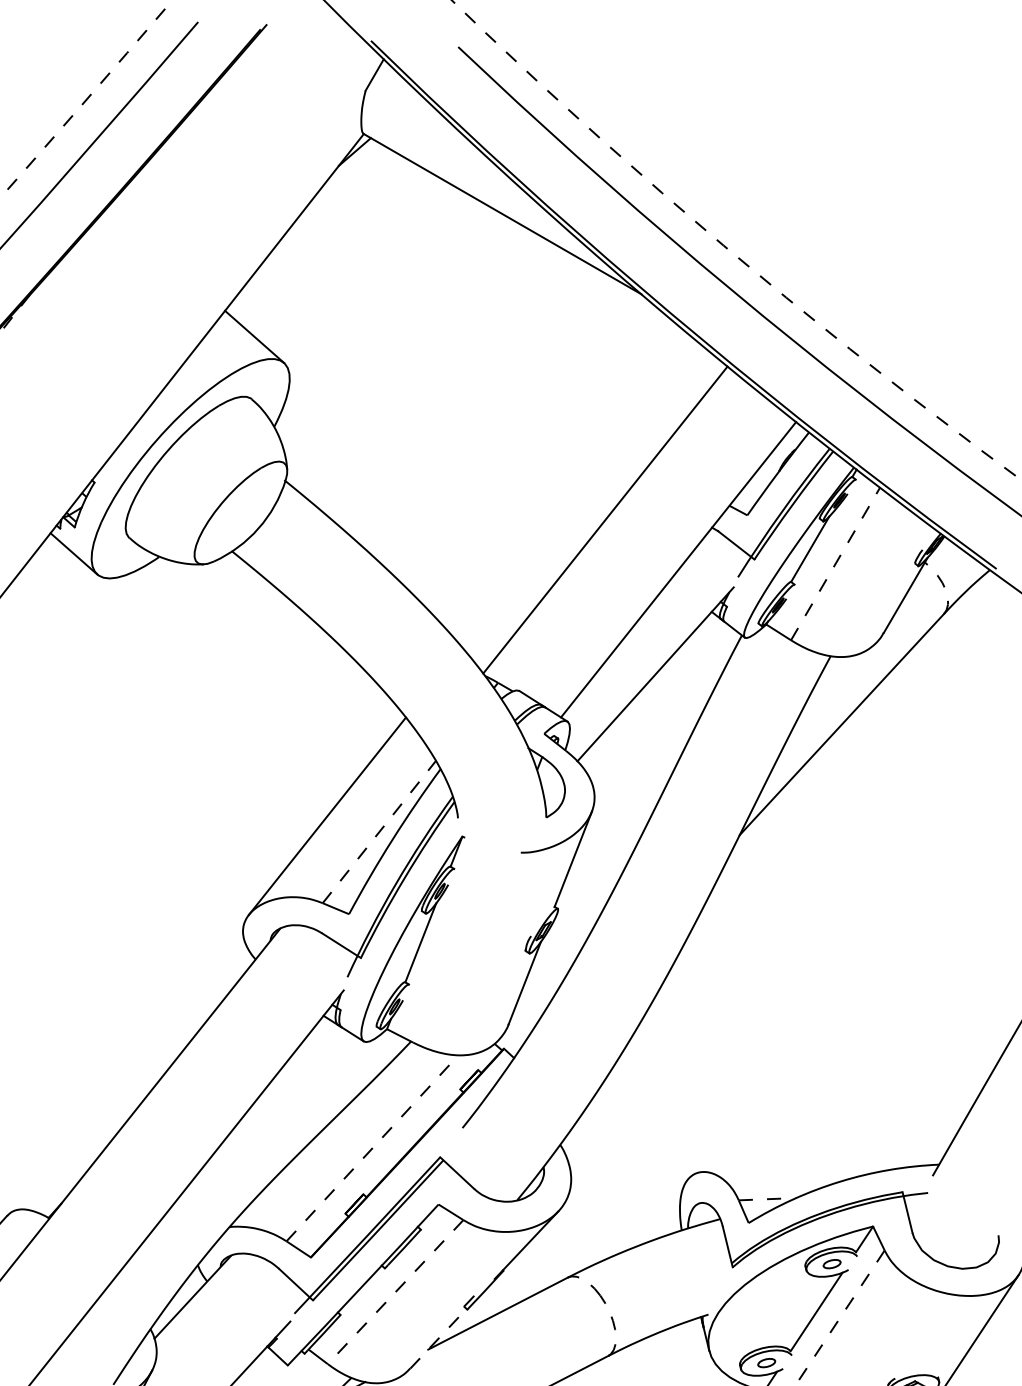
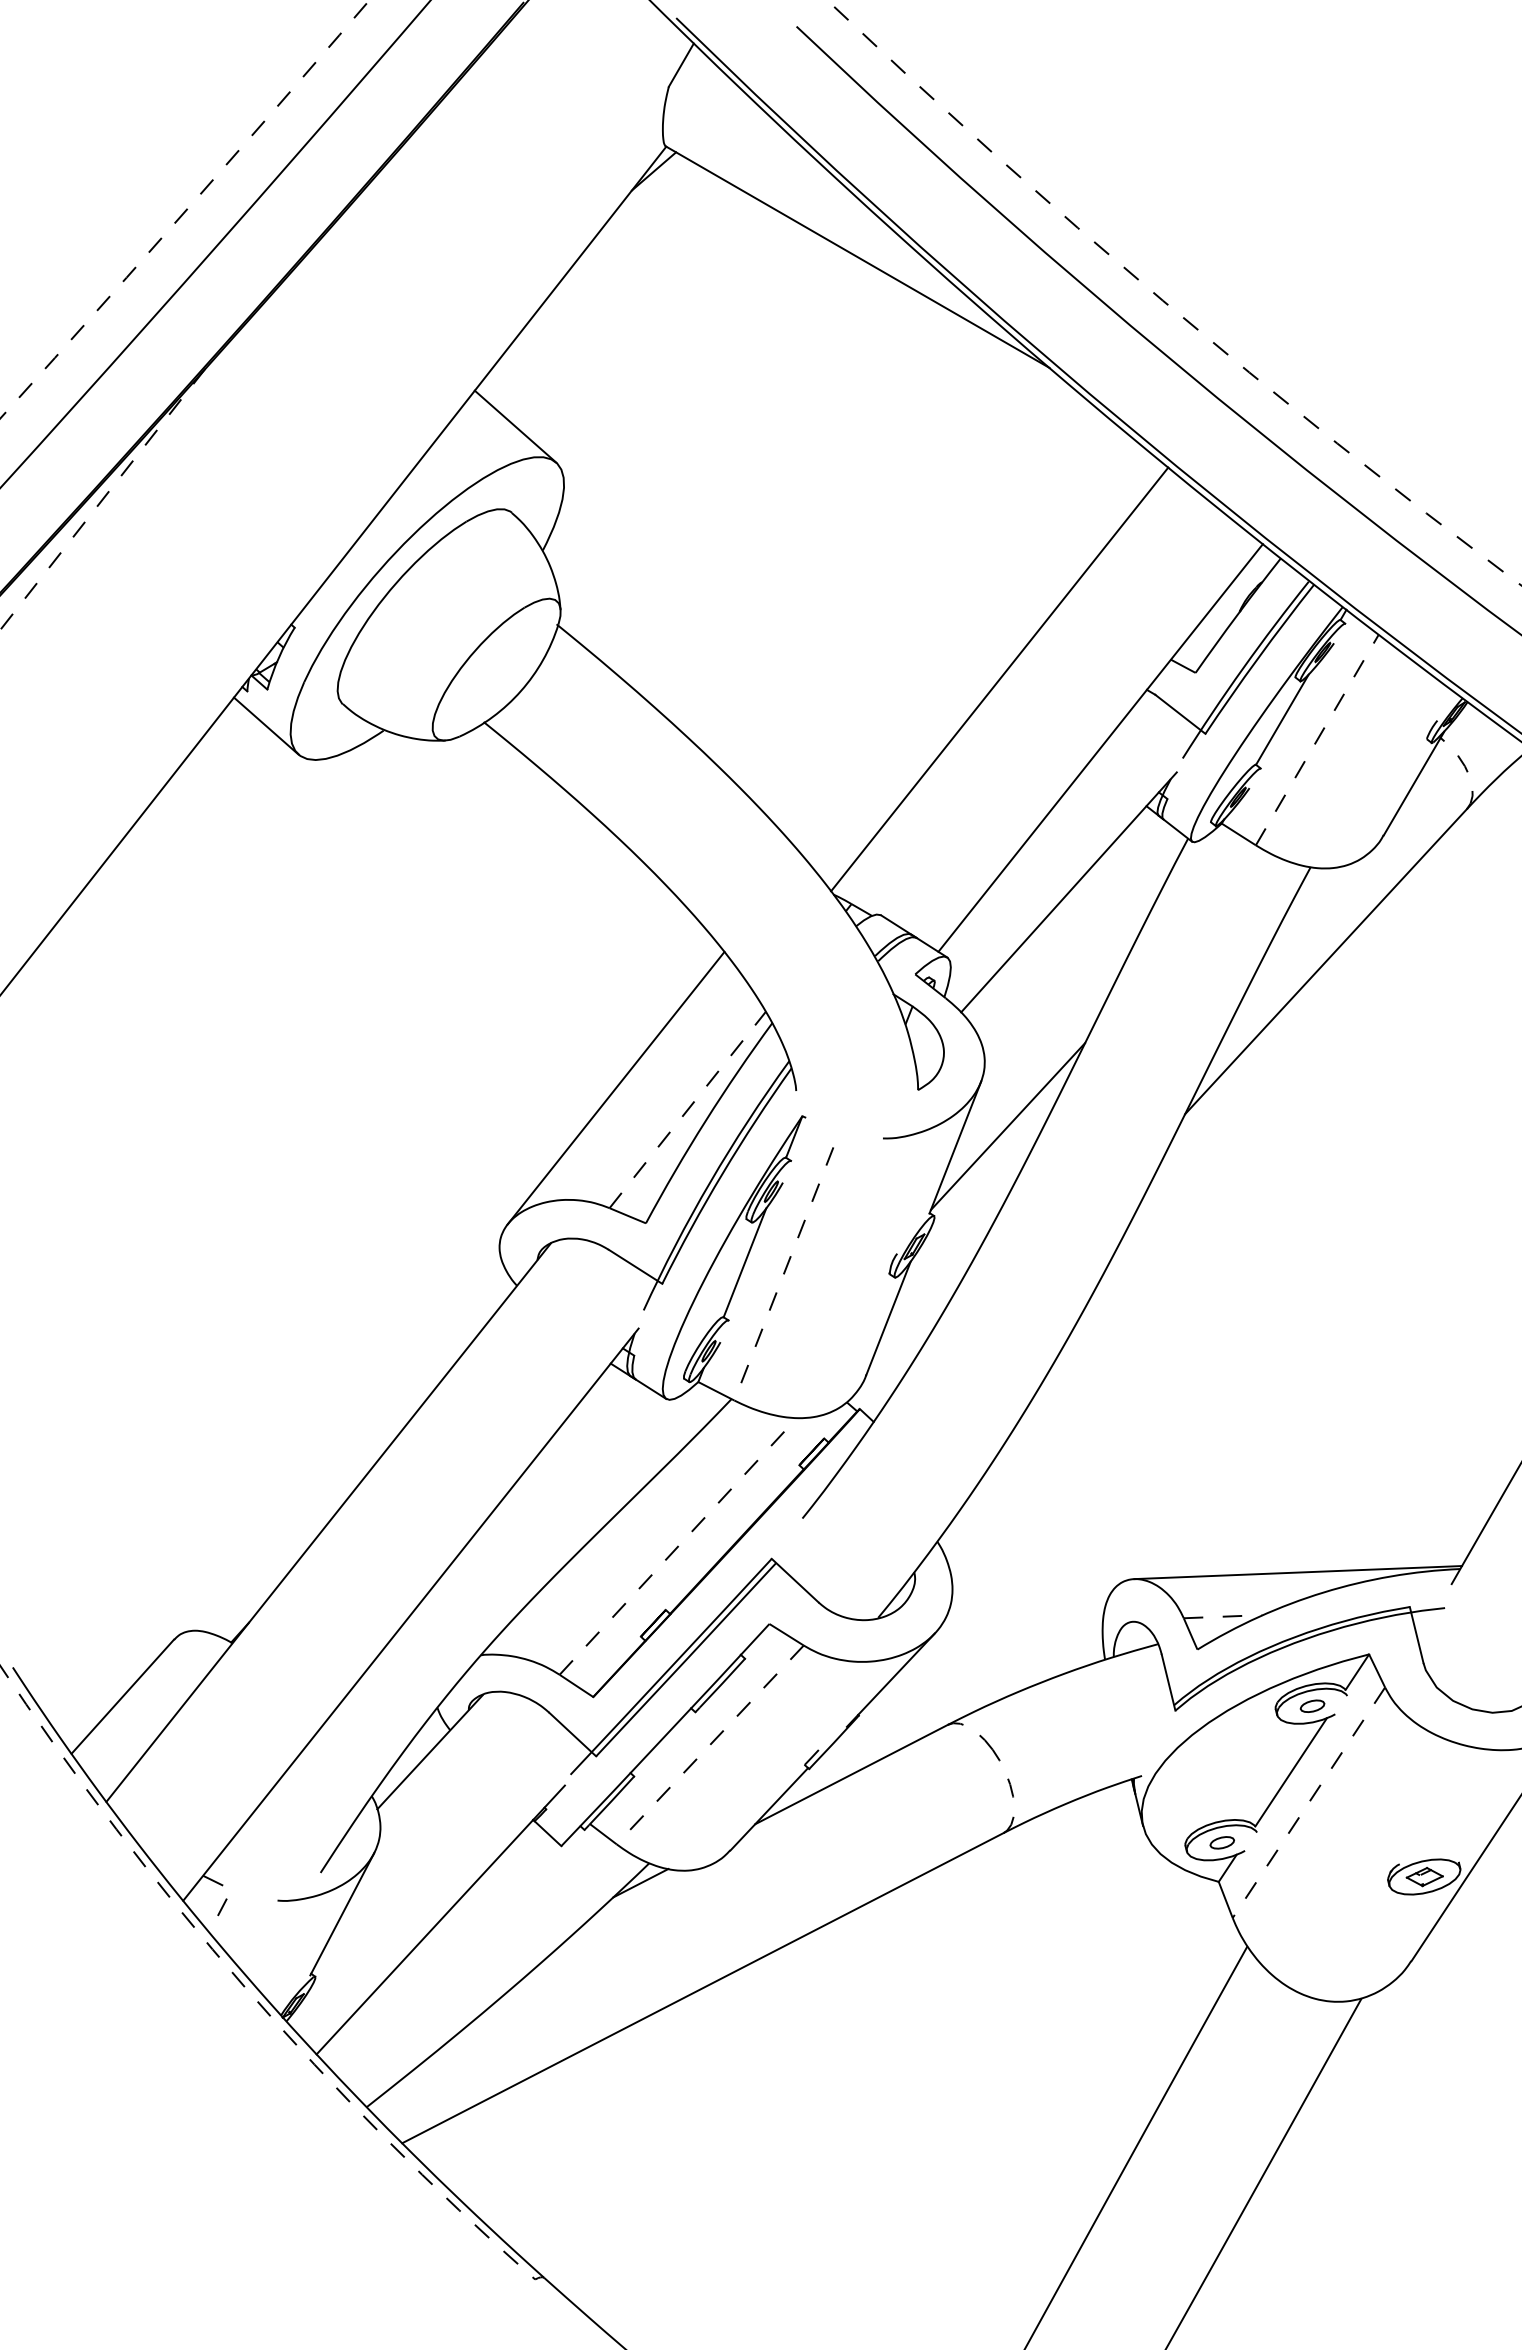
line: (611, 844) -> (1007, 1126), added
line: (450, 944) -> (786, 1265), added
line: (821, 1167) -> (1298, 1572), added
line: (438, 1338) -> (769, 1809), dashed -> solid

